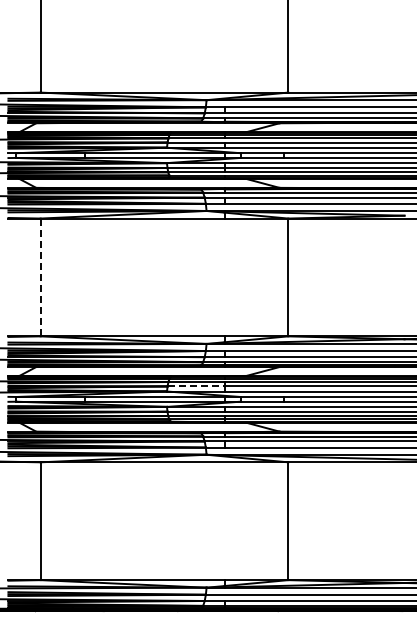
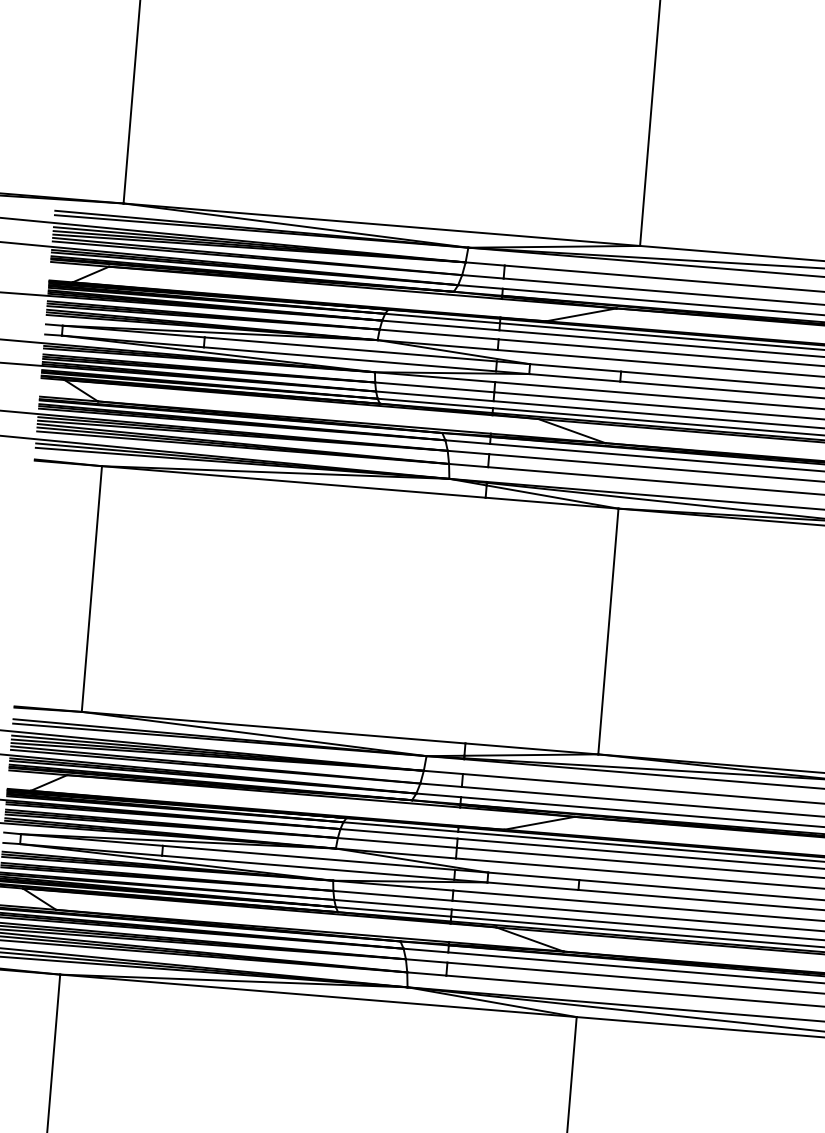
line: (40, 277) -> (91, 589), dashed -> solid
line: (196, 386) -> (398, 843), dashed -> solid

